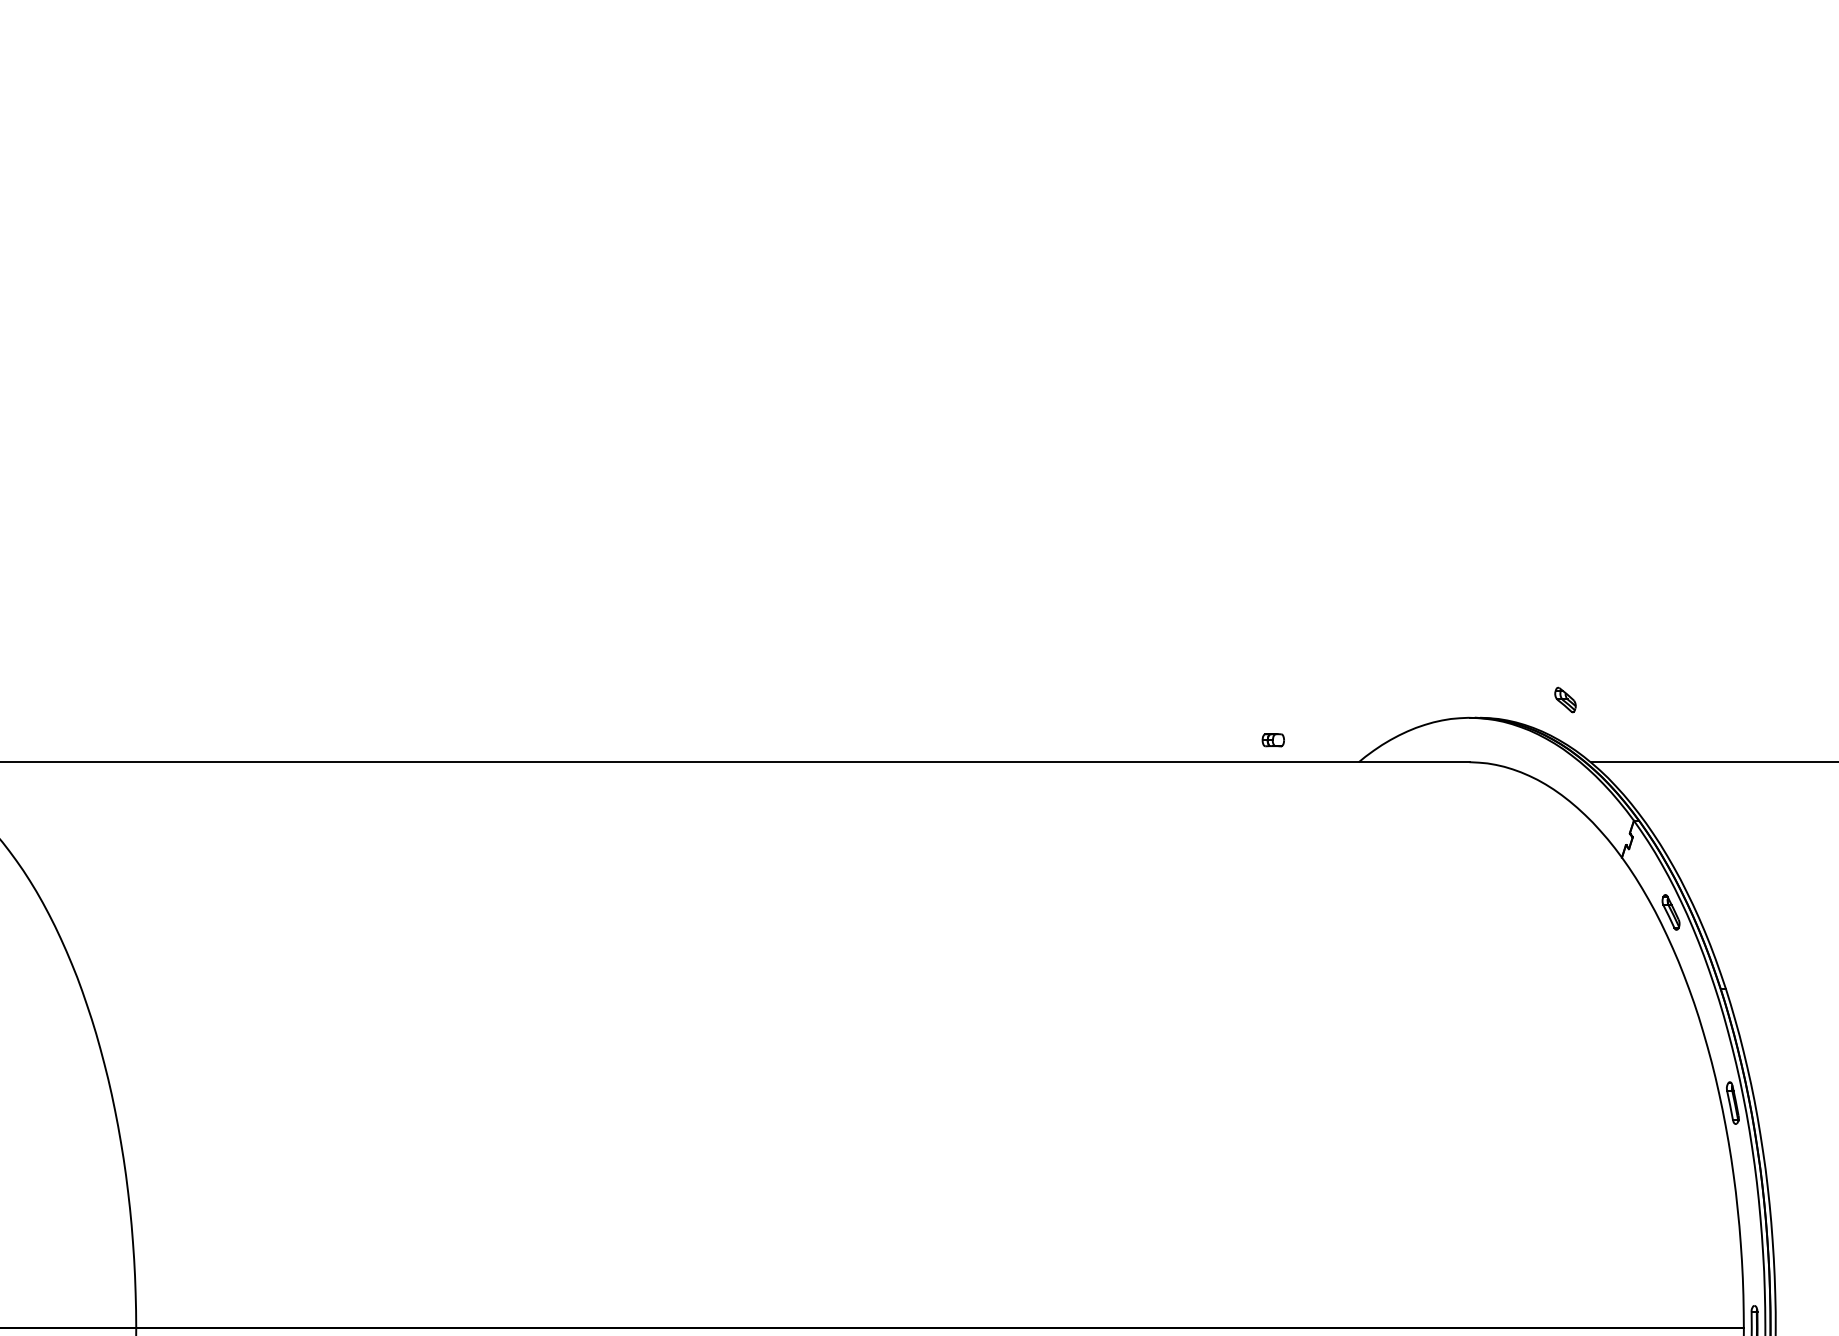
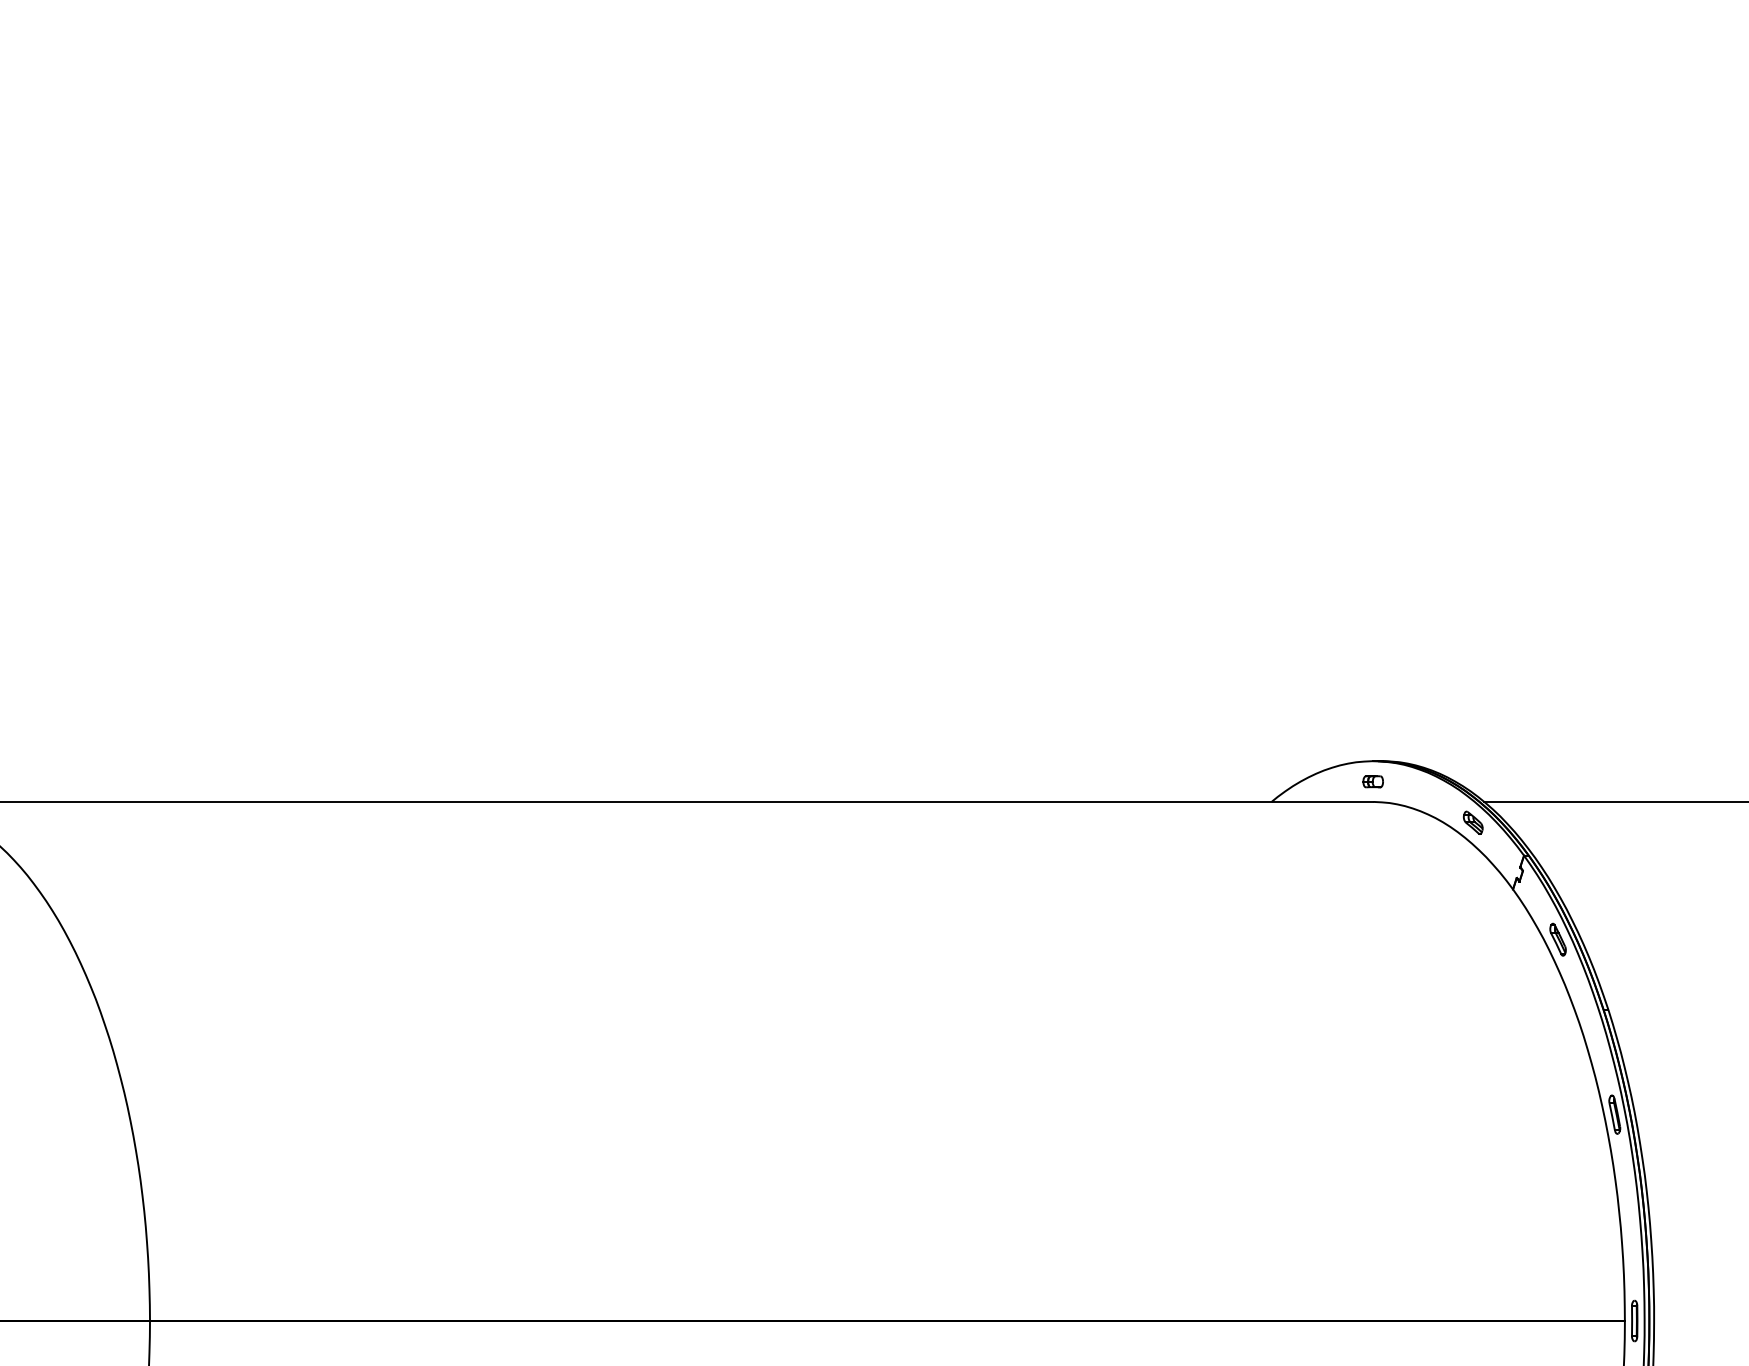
part: (1564, 699) -> (1472, 822), moved
part: (1272, 739) -> (1372, 781), moved

